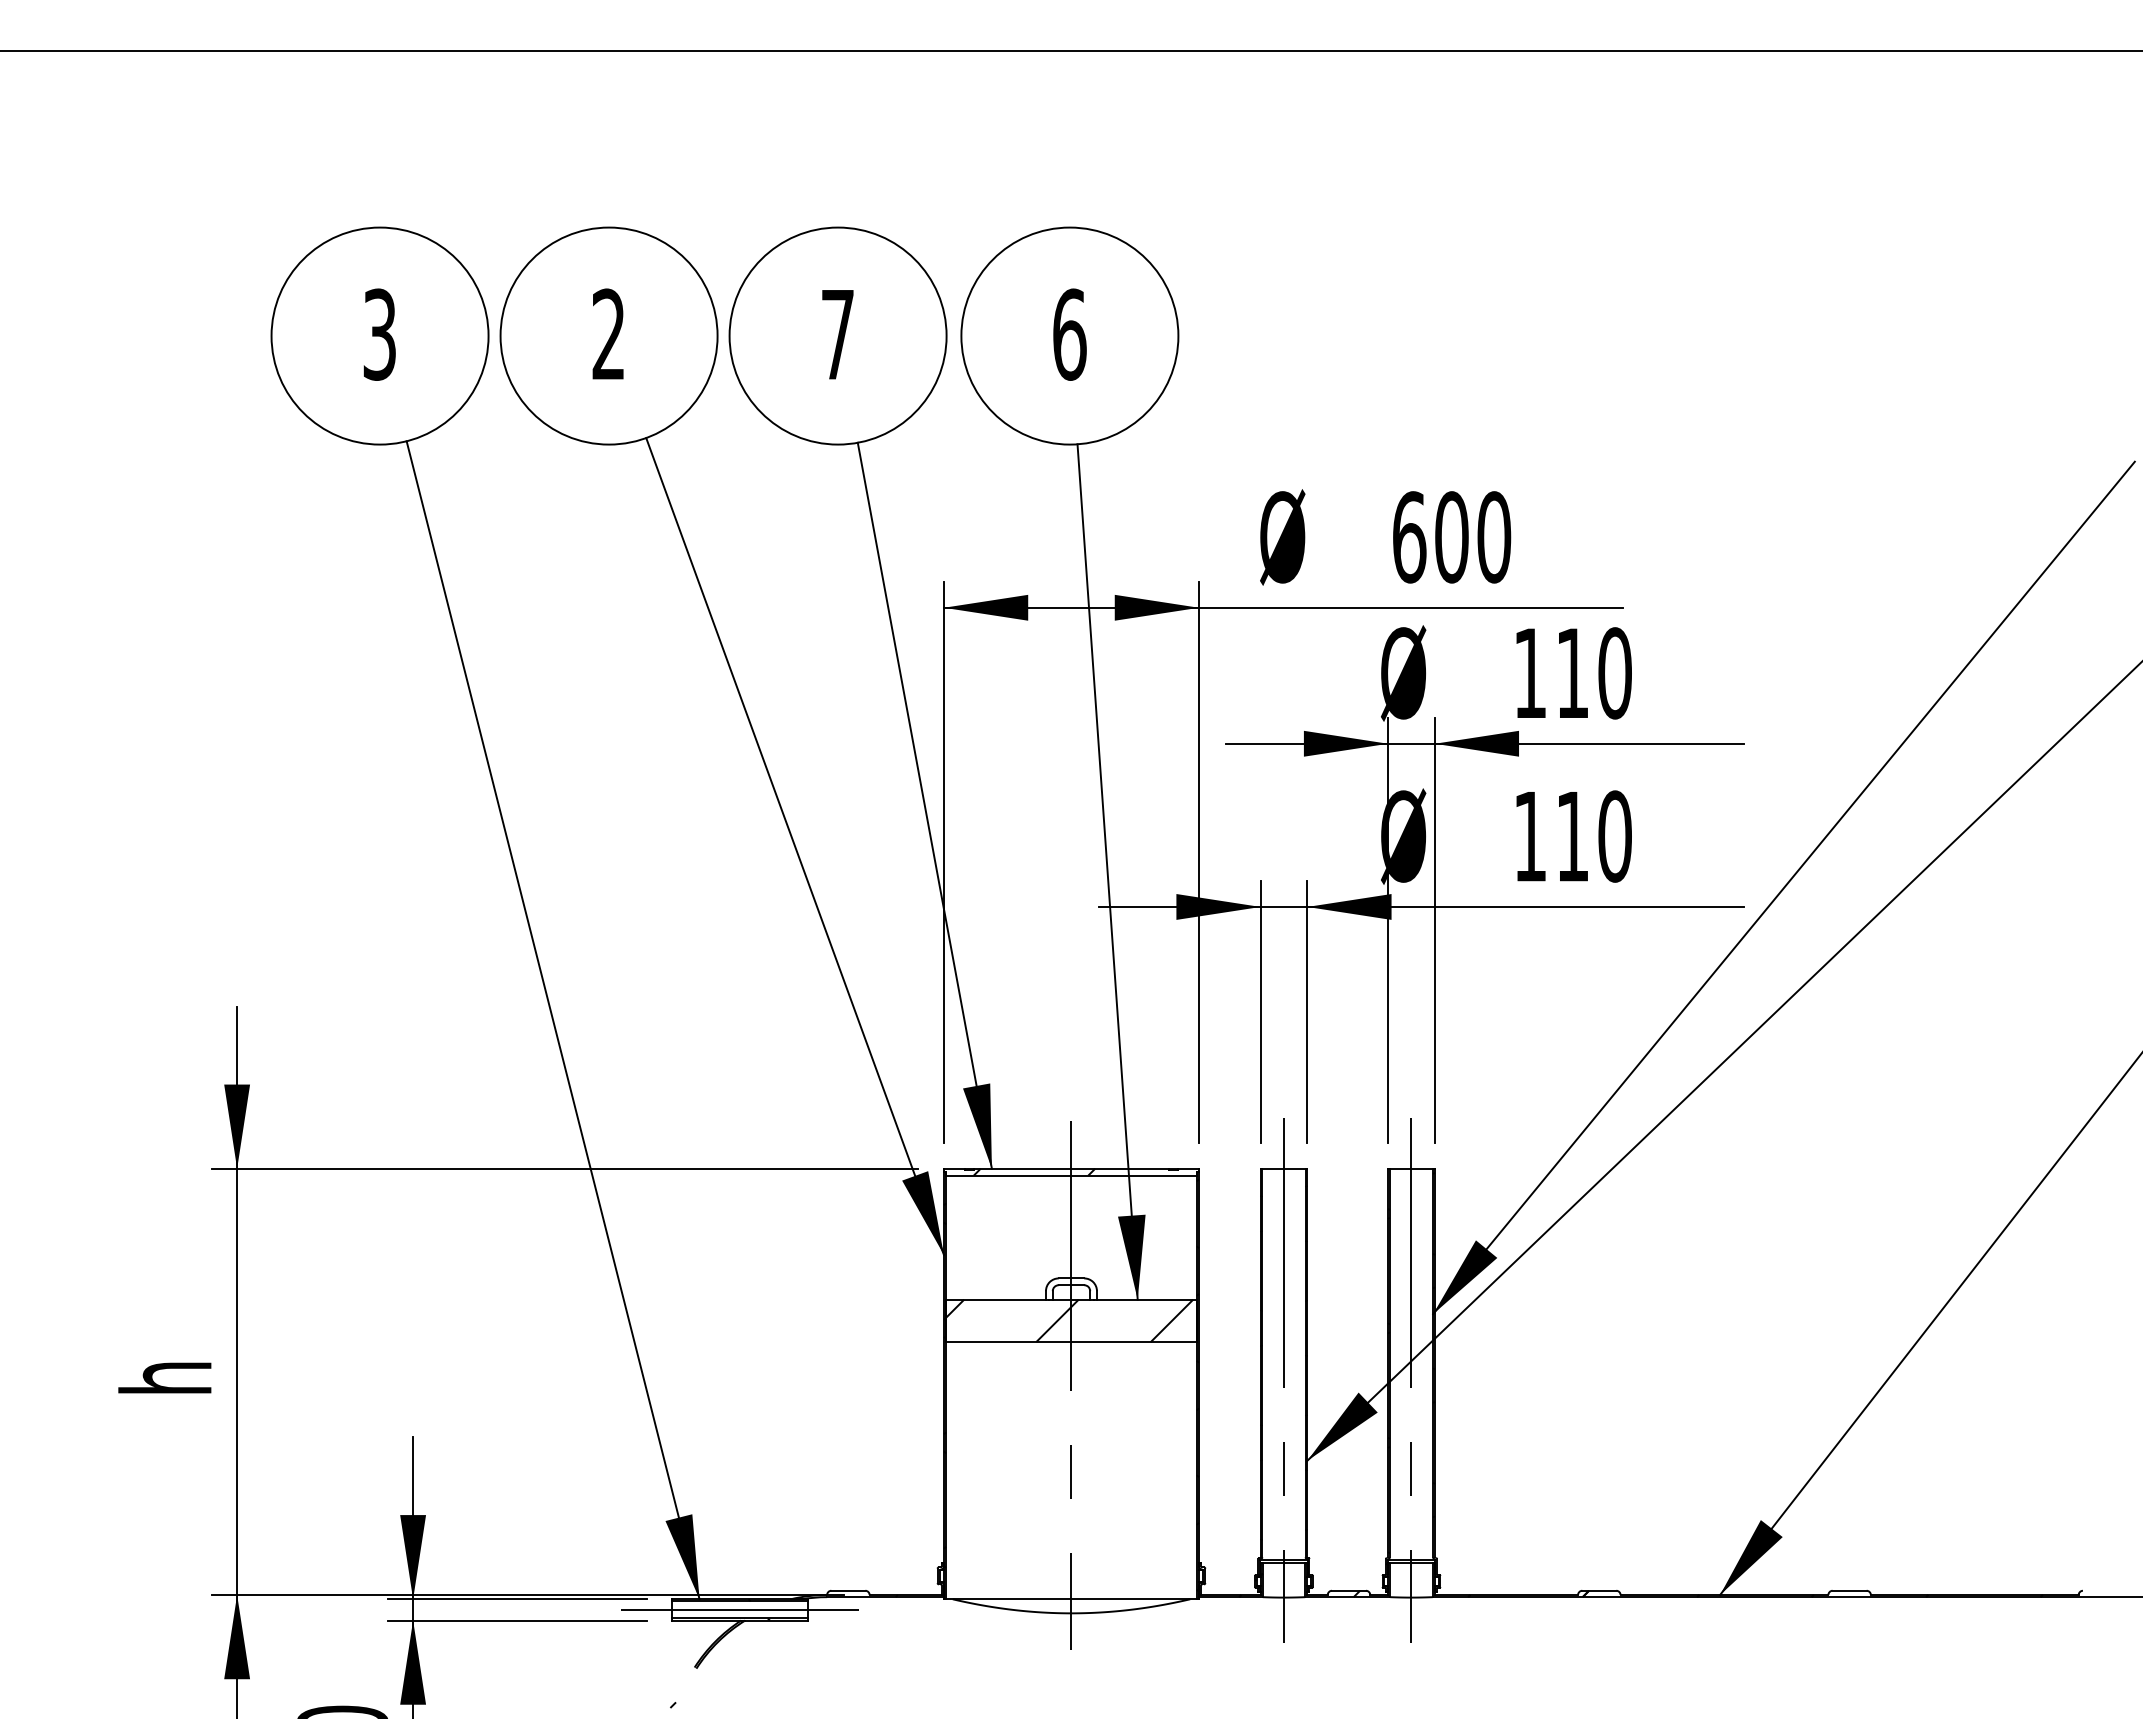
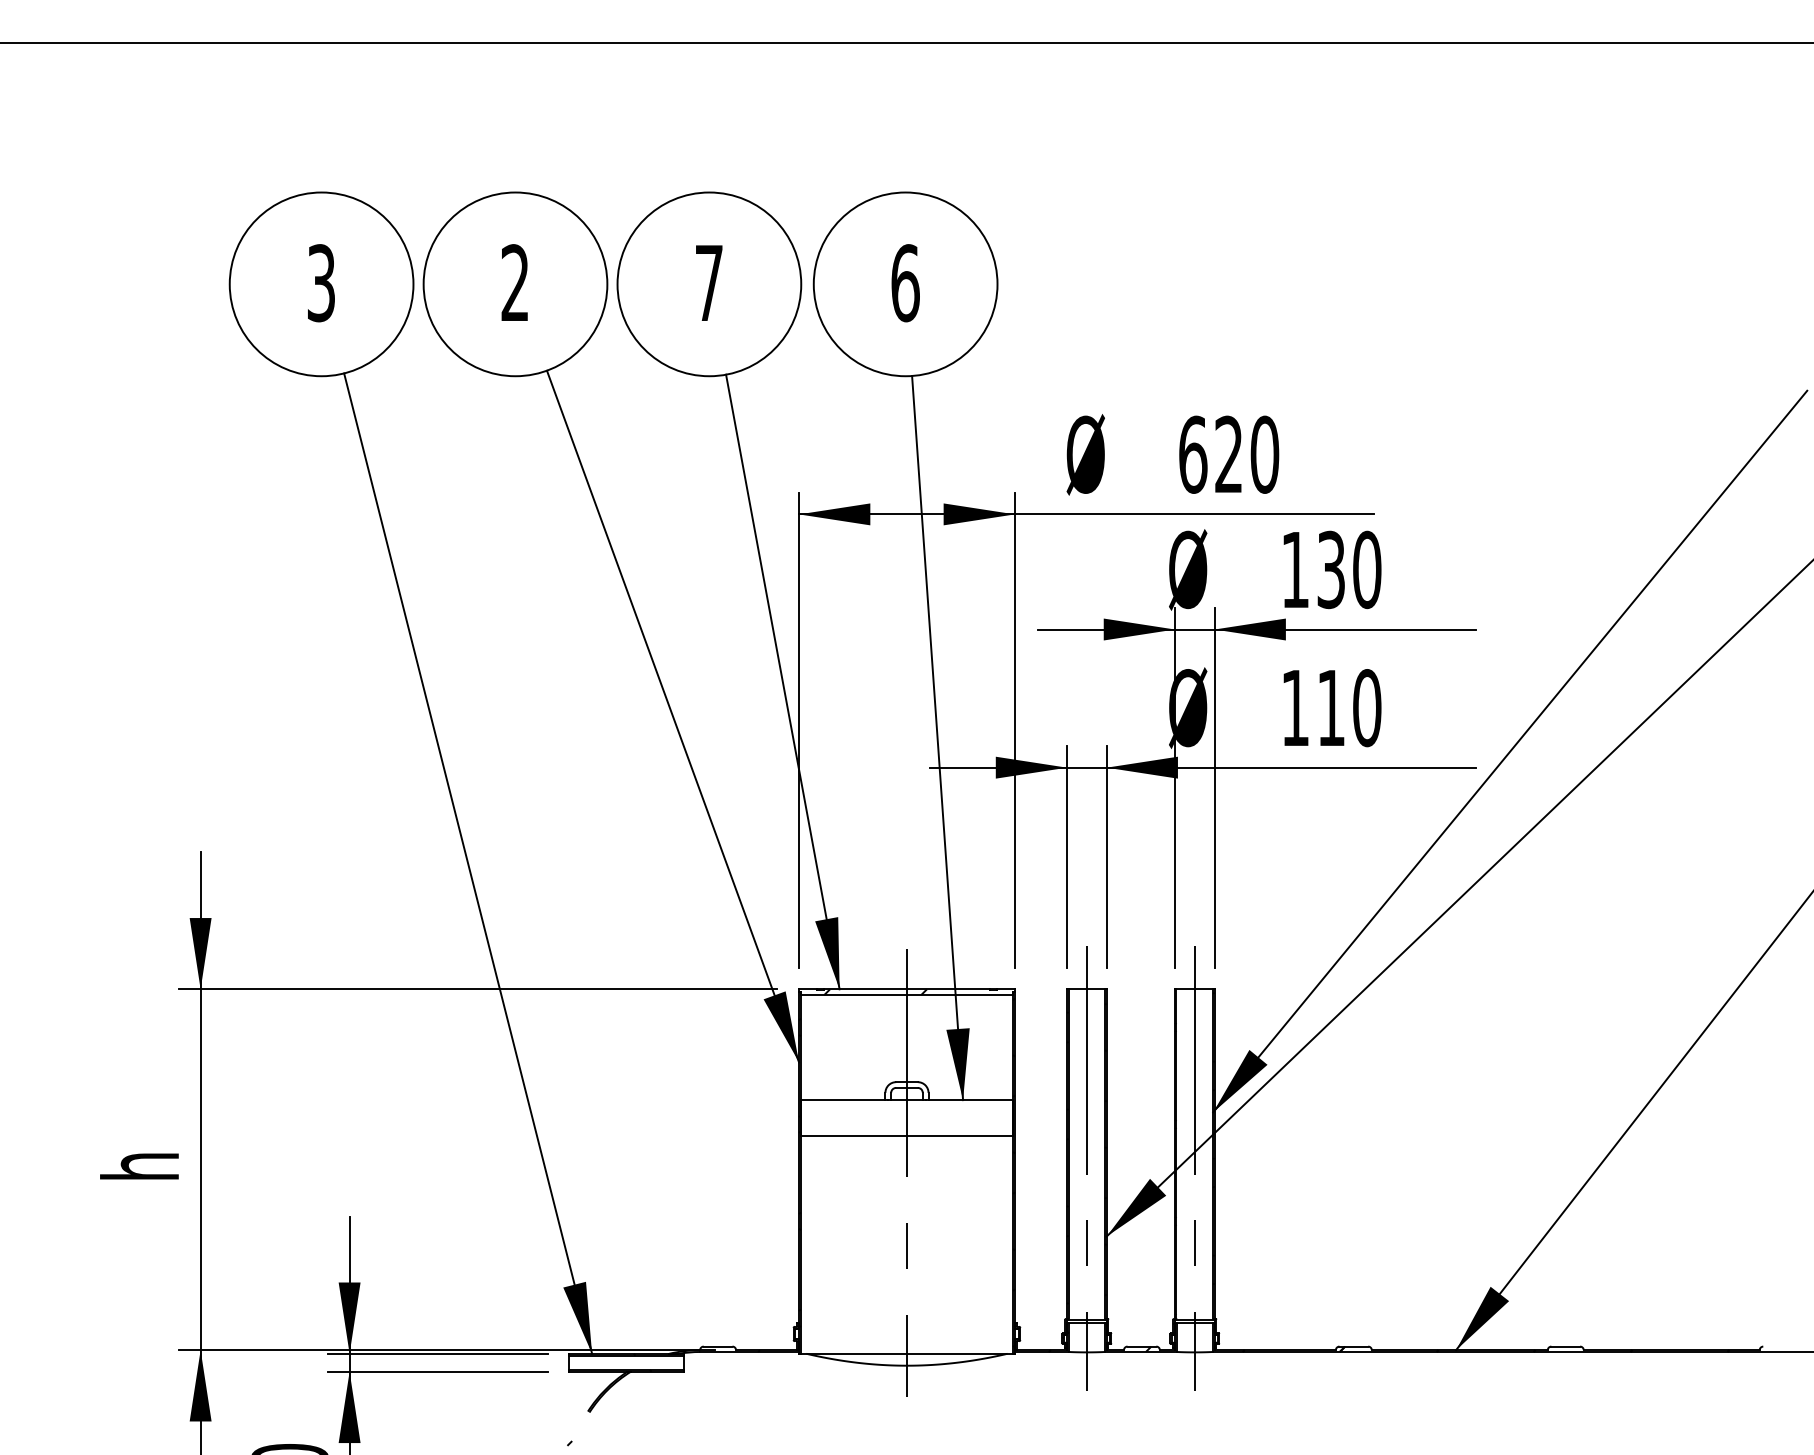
text: (1451, 537) -> (1228, 454), 600 -> 620
text: (1572, 673) -> (1331, 570), 110 -> 130
hatch: (1069, 1320) -> (905, 1117), removed
line: (740, 1609) -> (626, 1362), removed

